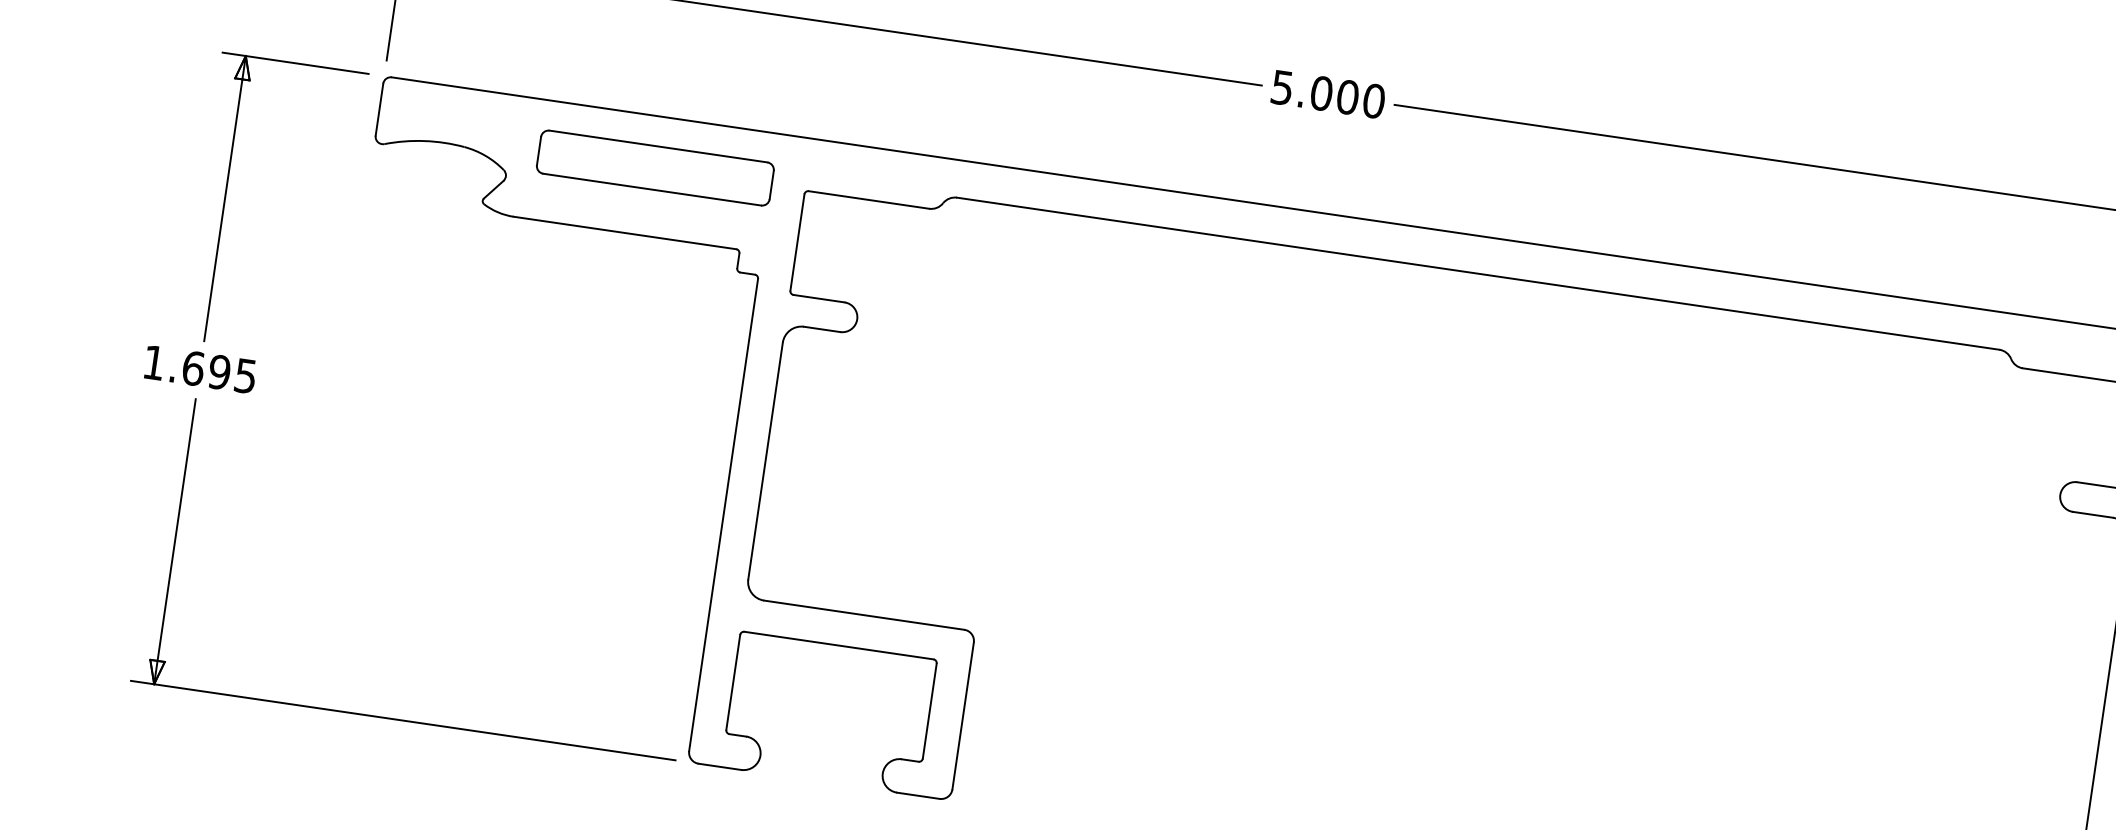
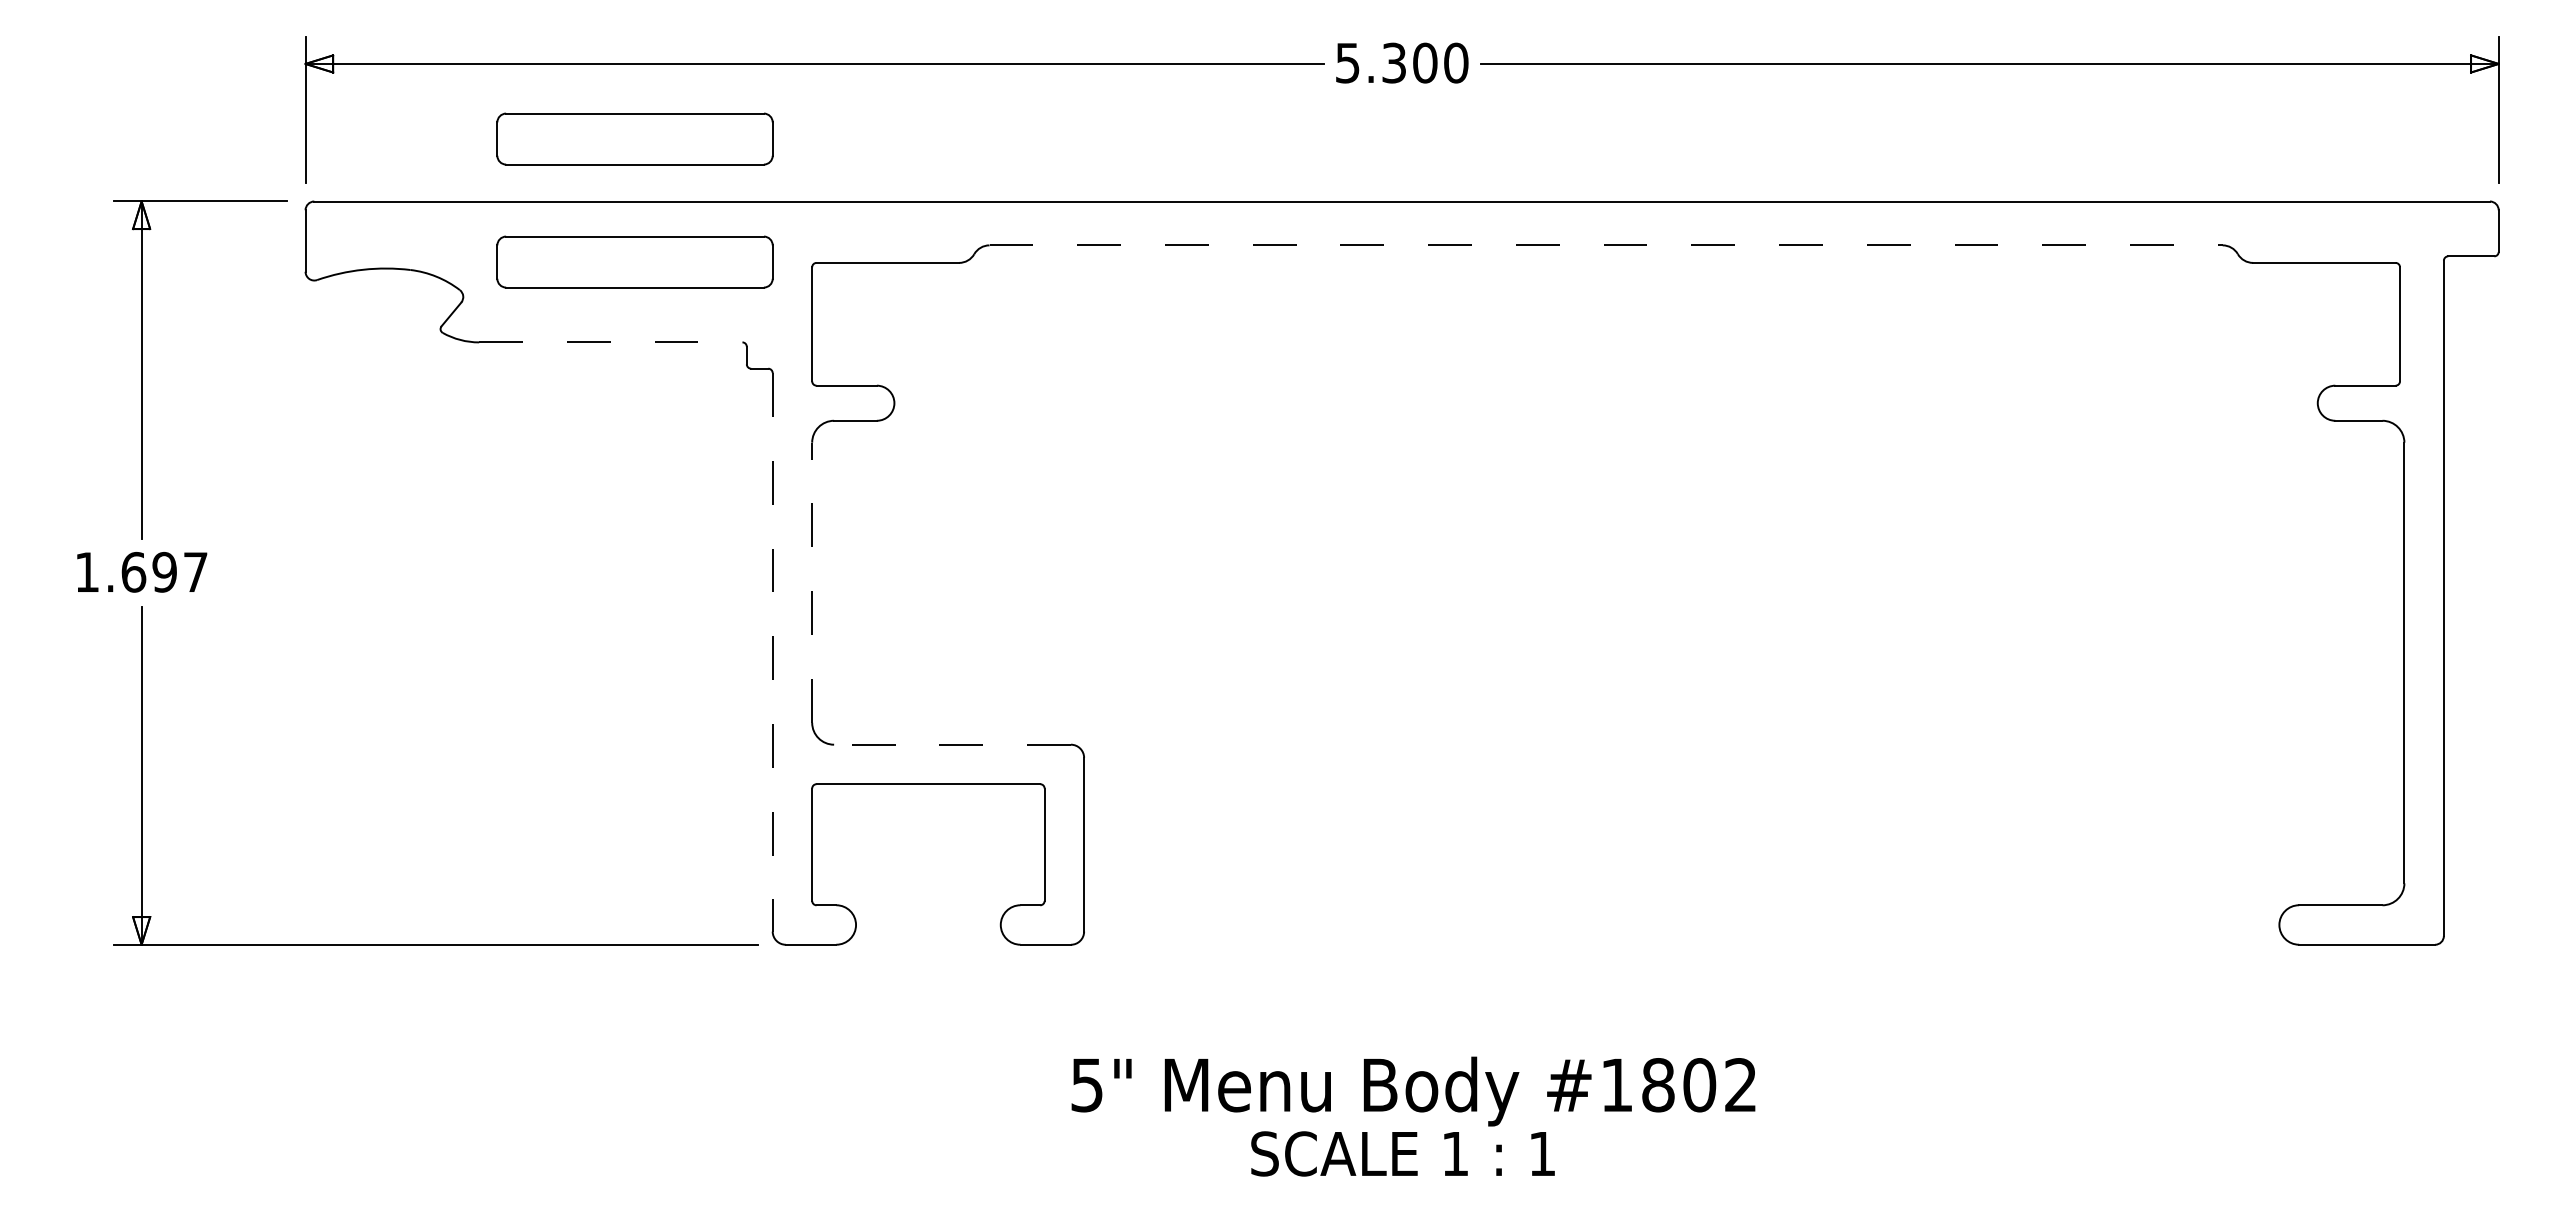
part: (670, 63) -> (634, 138), added
text: (1321, 93) -> (1394, 62), 5.000 -> 5.300
line: (624, 233) -> (610, 342), solid -> dashed
line: (1478, 273) -> (1606, 245), solid -> dashed
text: (245, 376) -> (195, 572), 1.695 -> 1.697
line: (765, 460) -> (812, 582), solid -> dashed
line: (723, 515) -> (772, 652), solid -> dashed
line: (864, 615) -> (952, 744), solid -> dashed

